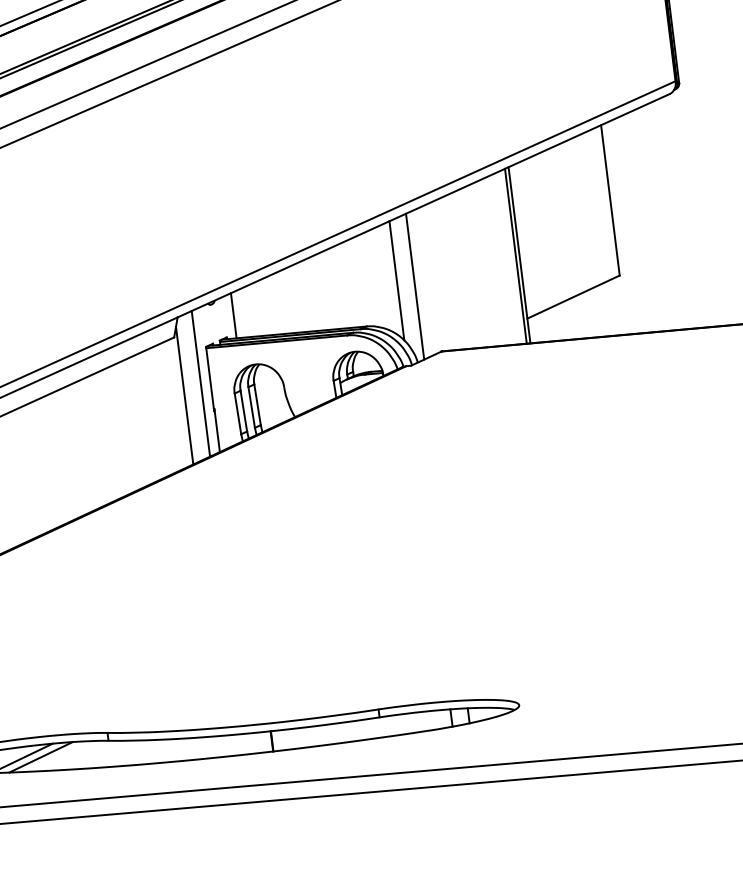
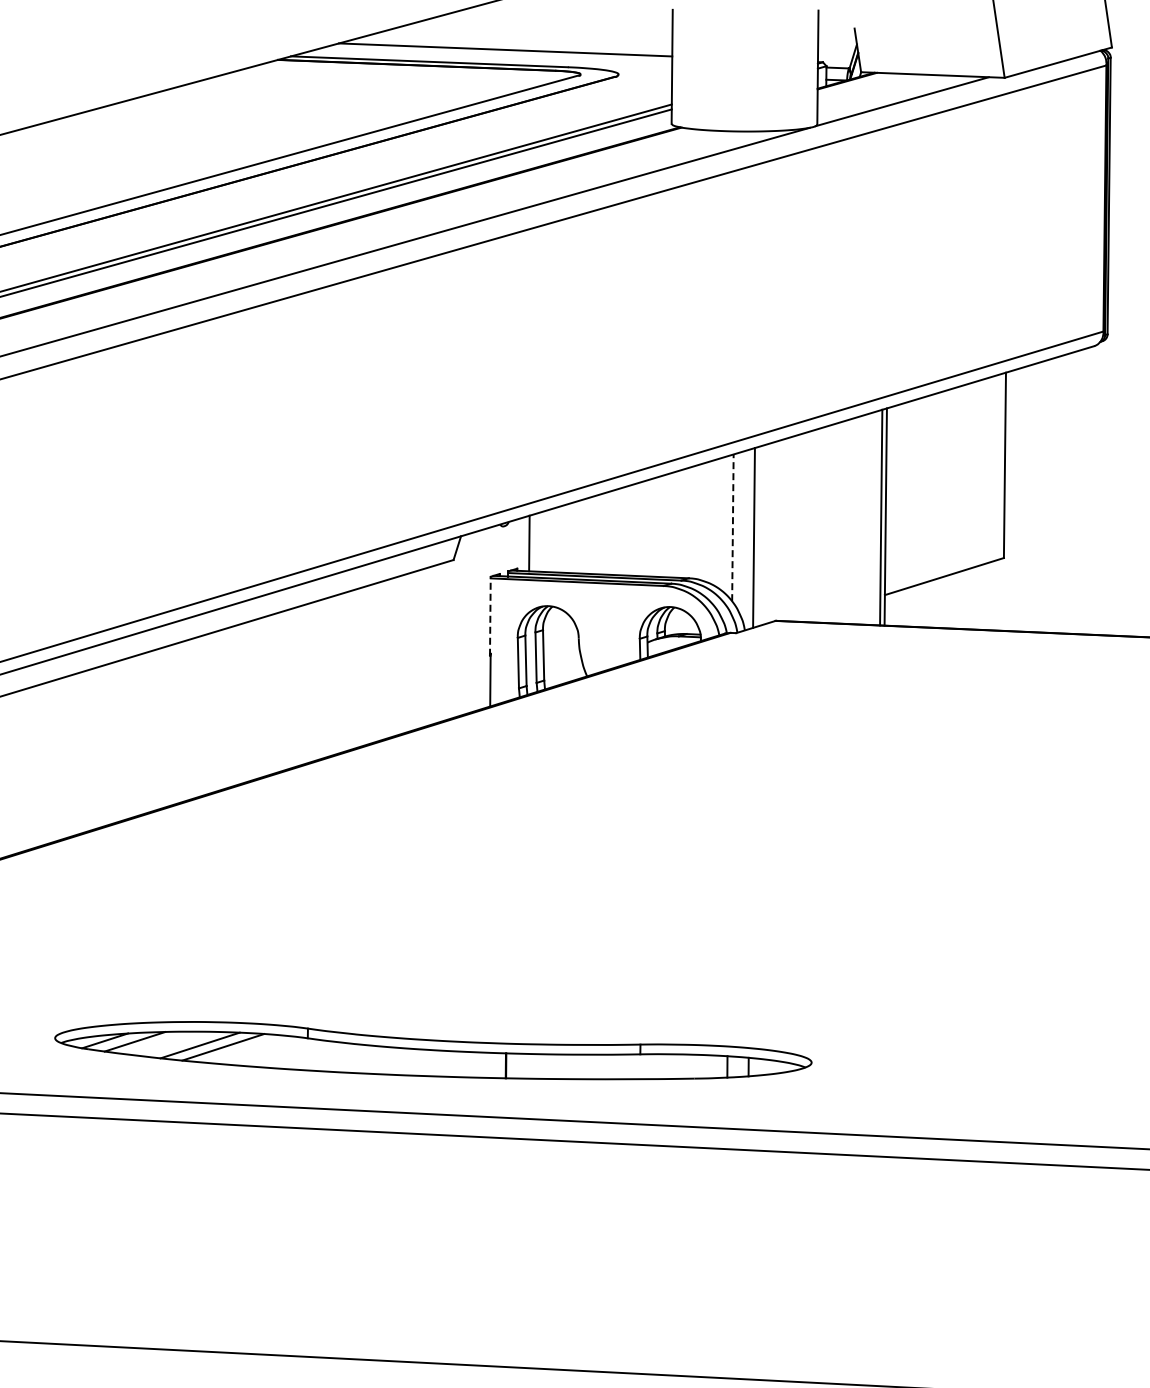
line: (396, 280) -> (732, 527), solid -> dashed
line: (210, 379) -> (490, 616), solid -> dashed
line: (200, 383) -> (478, 620), removed
line: (184, 395) -> (456, 632), removed

